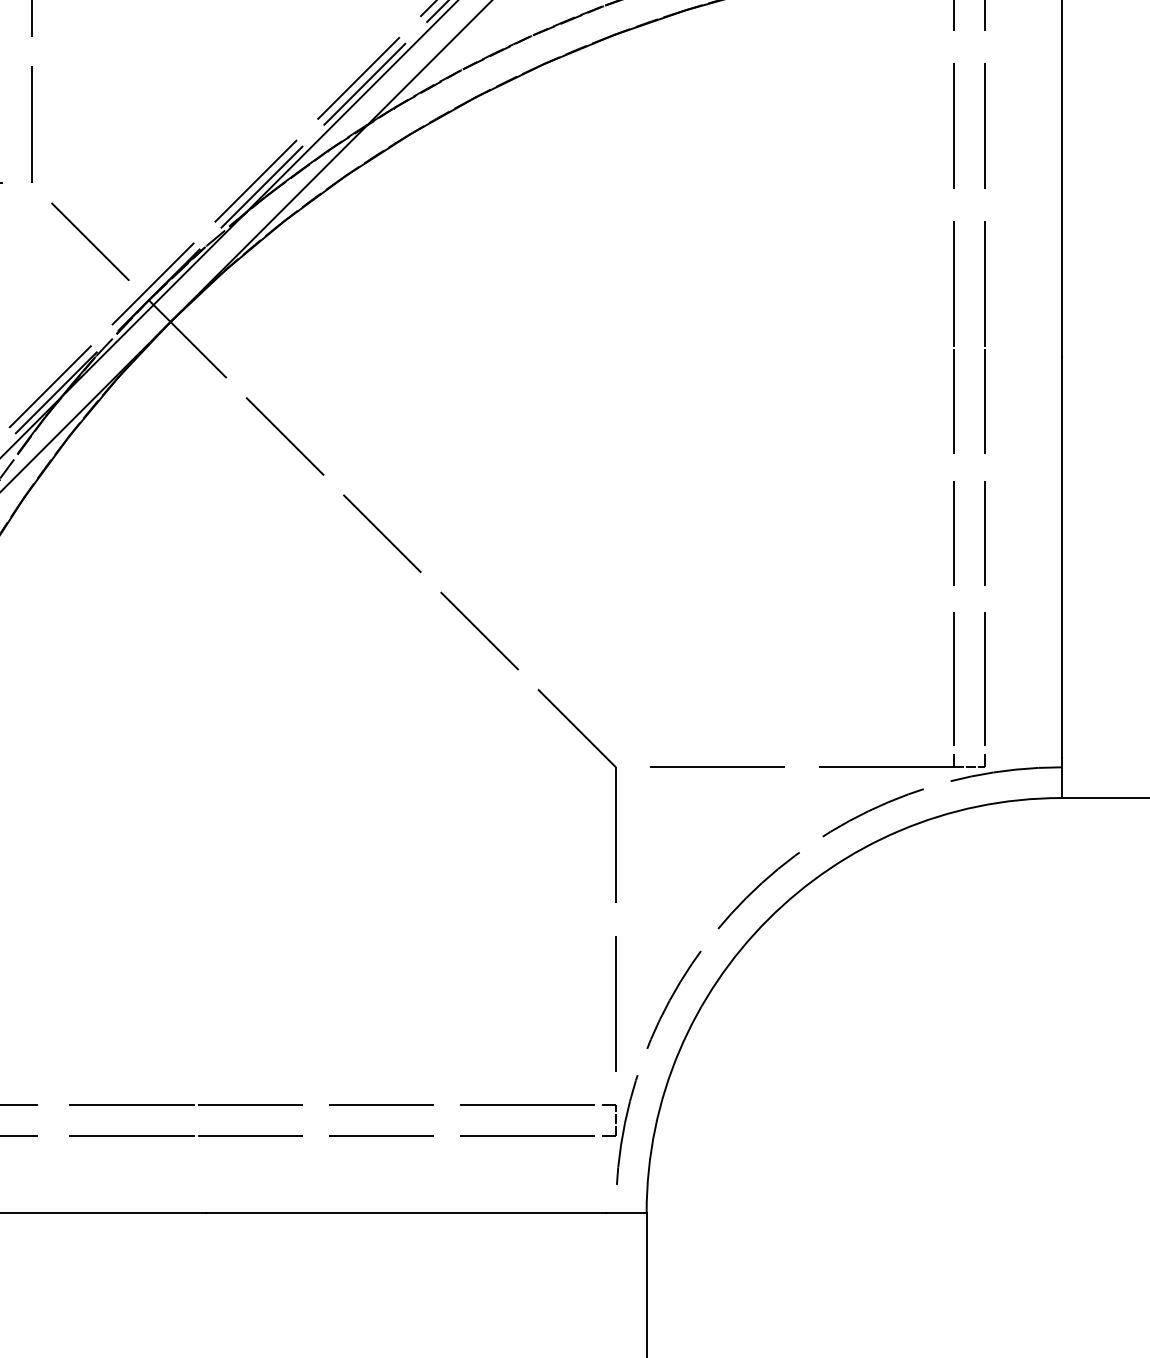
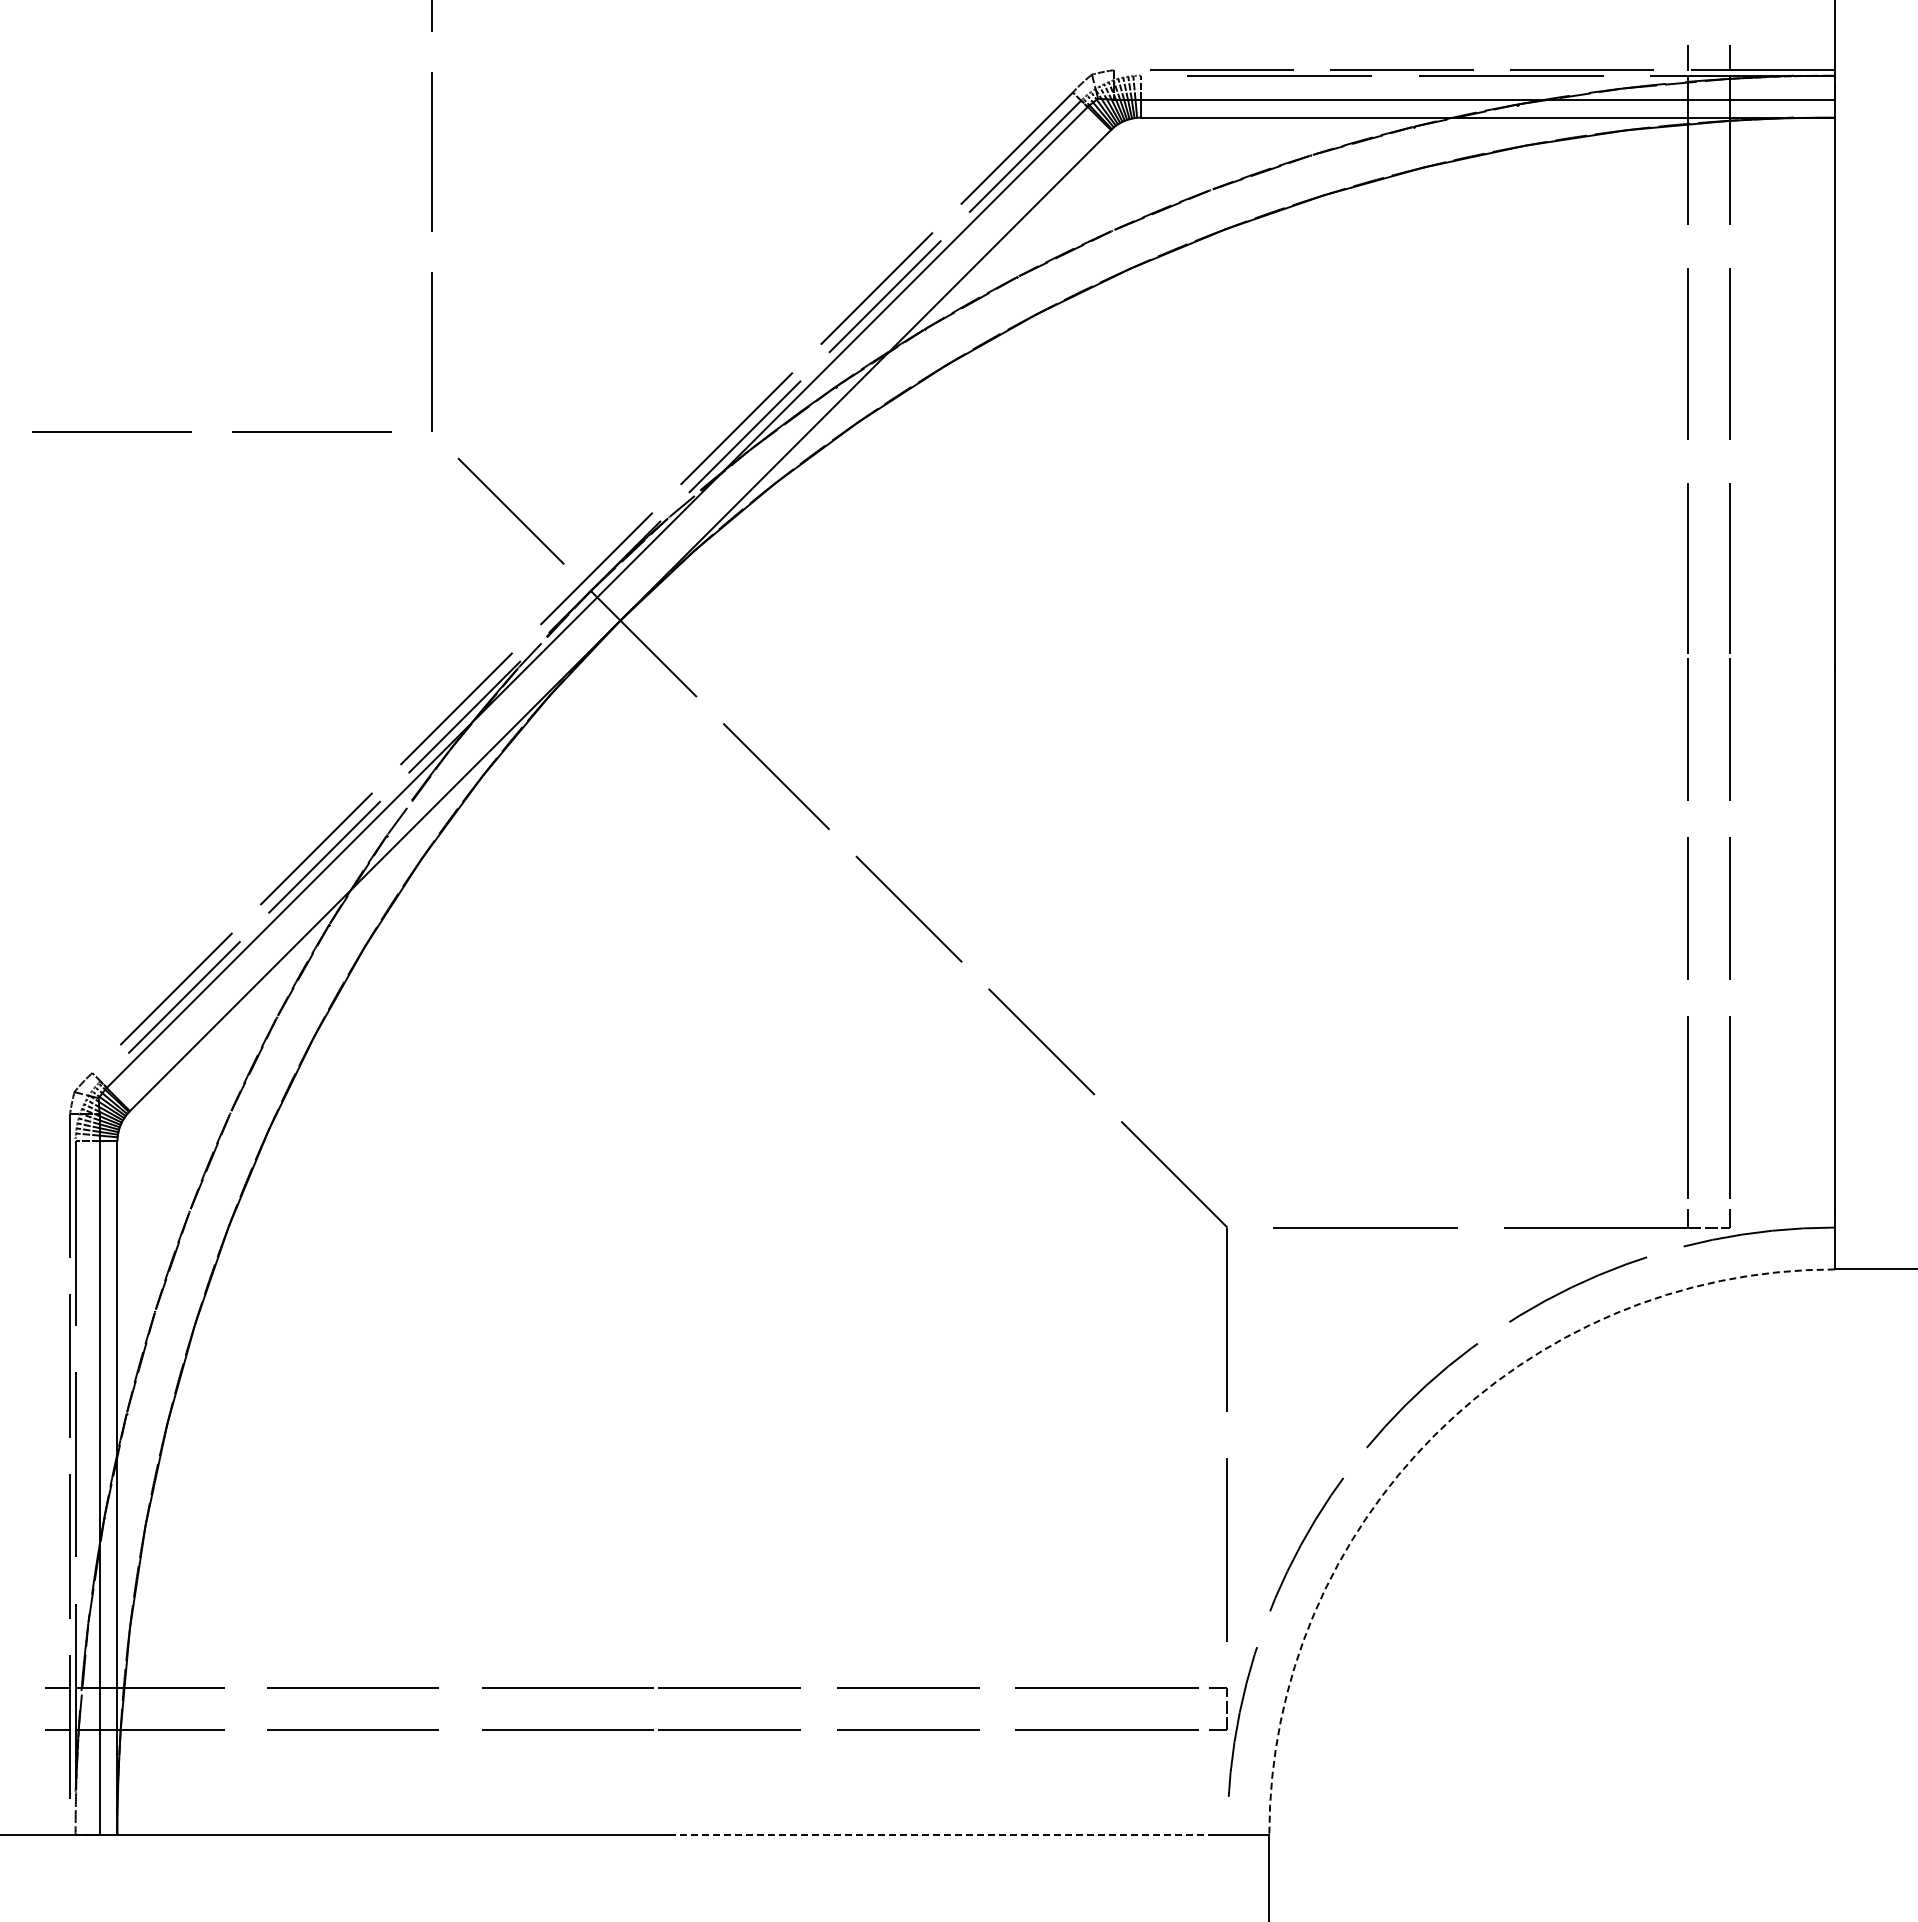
arc: (767, 919) -> (1434, 1435), solid -> dashed
line: (406, 1212) -> (941, 1834), solid -> dashed

